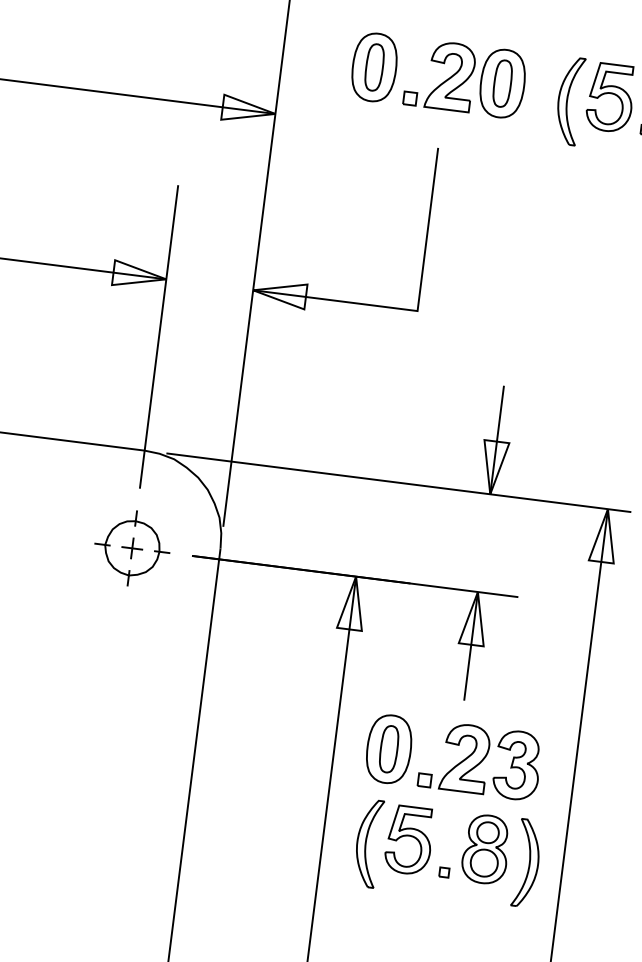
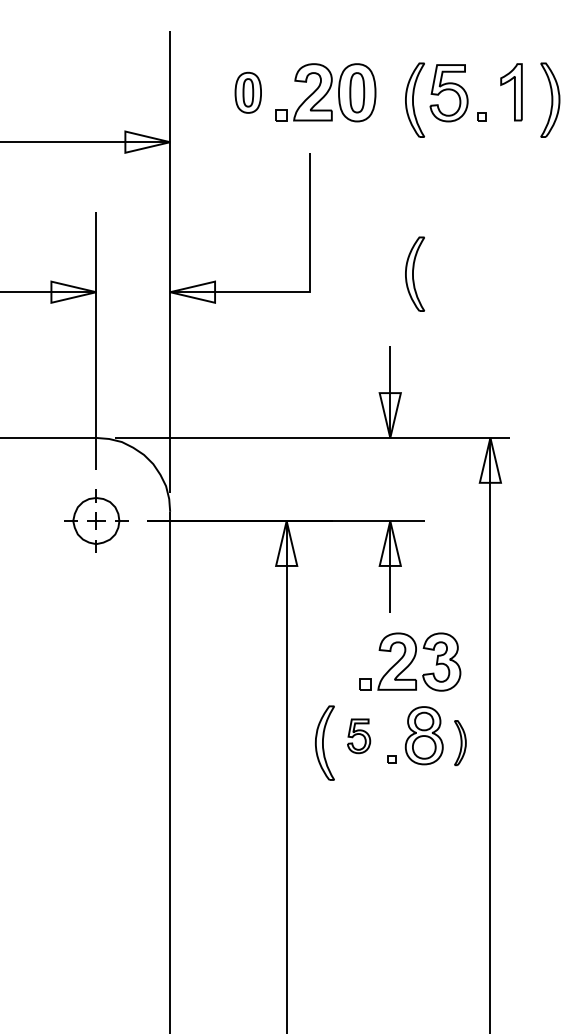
part: (374, 67) -> (248, 92), size x0.7
part: (544, 304) -> (415, 273), added
part: (389, 748) -> (332, 661), removed
part: (408, 840) -> (358, 736), size x0.6
part: (527, 862) -> (460, 742), size x0.6

